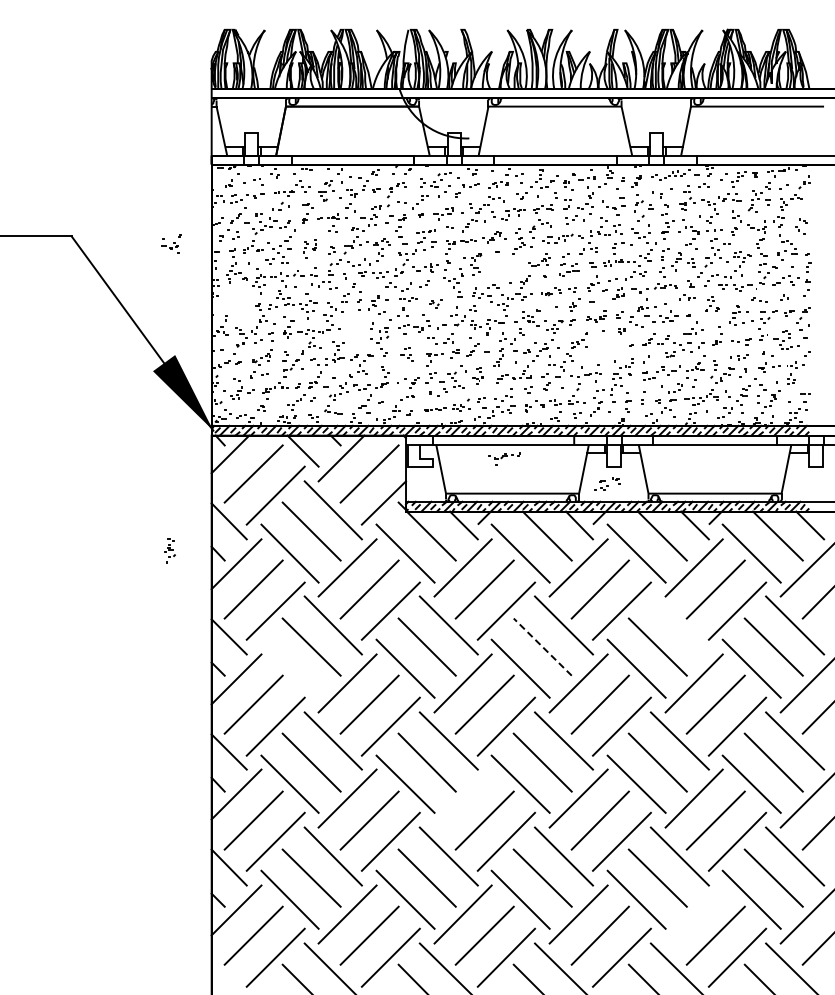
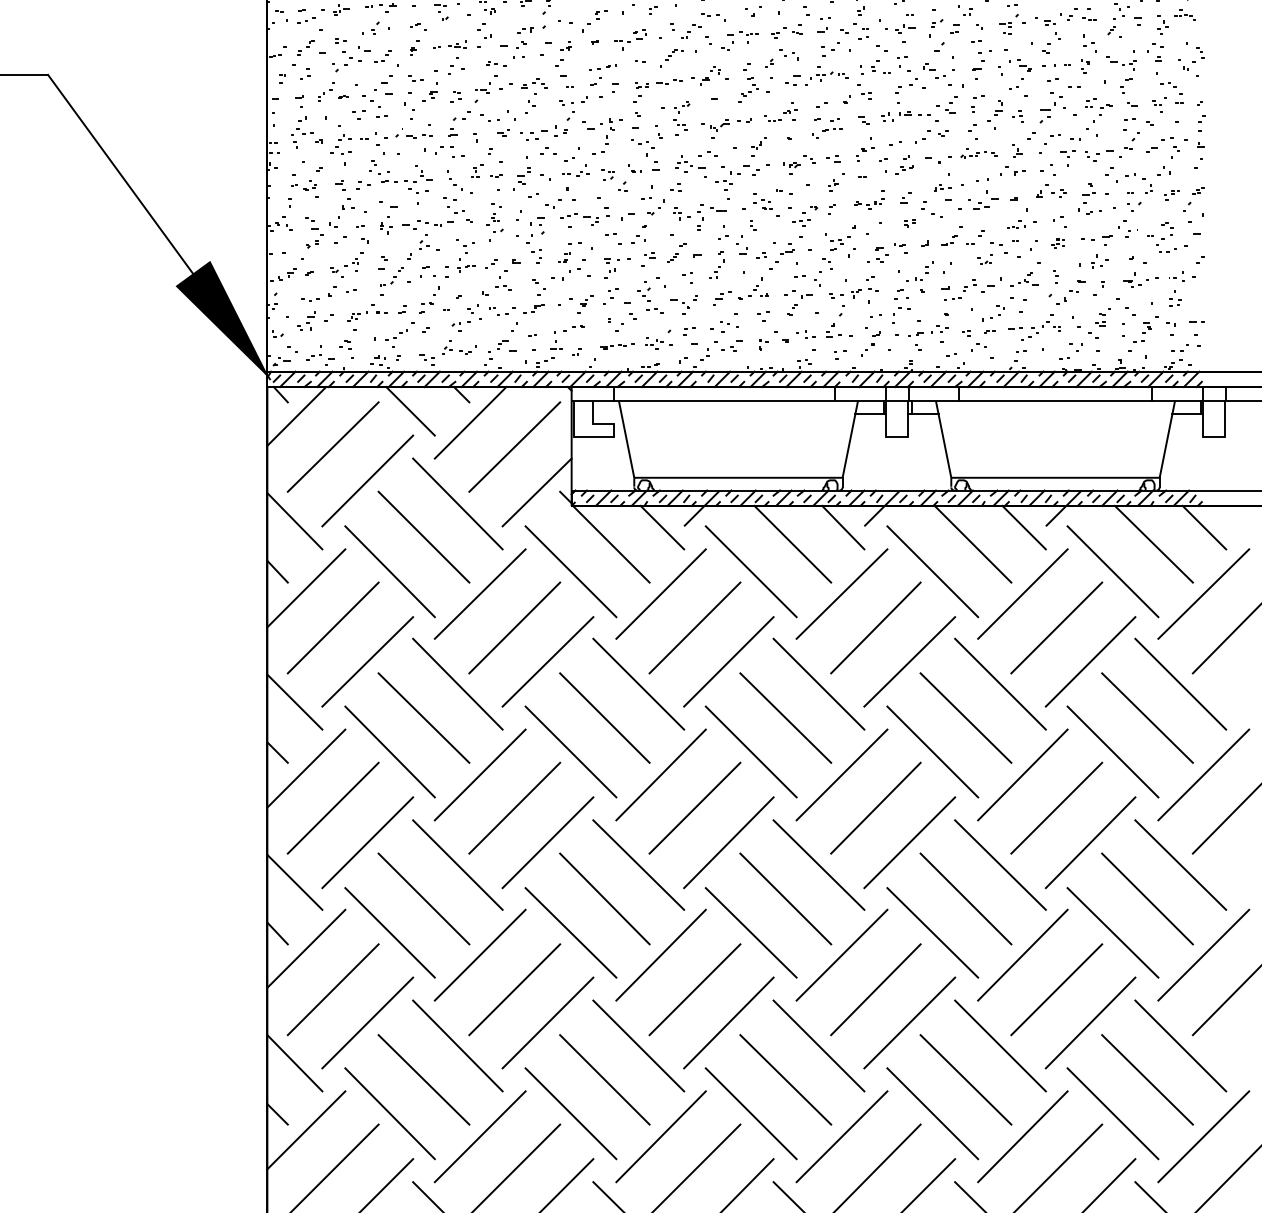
part: (801, 226) -> (1190, 59), size x1.43
part: (171, 243) -> (306, 181), moved
part: (309, 248) -> (420, 94), size x1.67
part: (759, 300) -> (1125, 175), size x1.67
part: (435, 303) -> (617, 180), size x1.67
part: (712, 303) -> (1051, 180), size x1.43
part: (405, 354) -> (570, 259), size x1.67
part: (477, 375) -> (683, 292), size x1.67
part: (642, 397) -> (941, 327), size x1.43
part: (504, 458) -> (725, 126), moved
part: (607, 483) -> (887, 252), moved
part: (169, 550) -> (494, 222), moved
line: (679, 625) -> (999, 684), added
line: (542, 647) -> (785, 718), dashed -> solid
line: (289, 668) -> (389, 751), added
line: (462, 798) -> (660, 955), added
line: (693, 914) -> (1021, 1136), added

